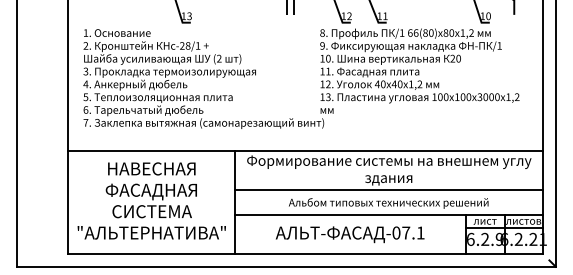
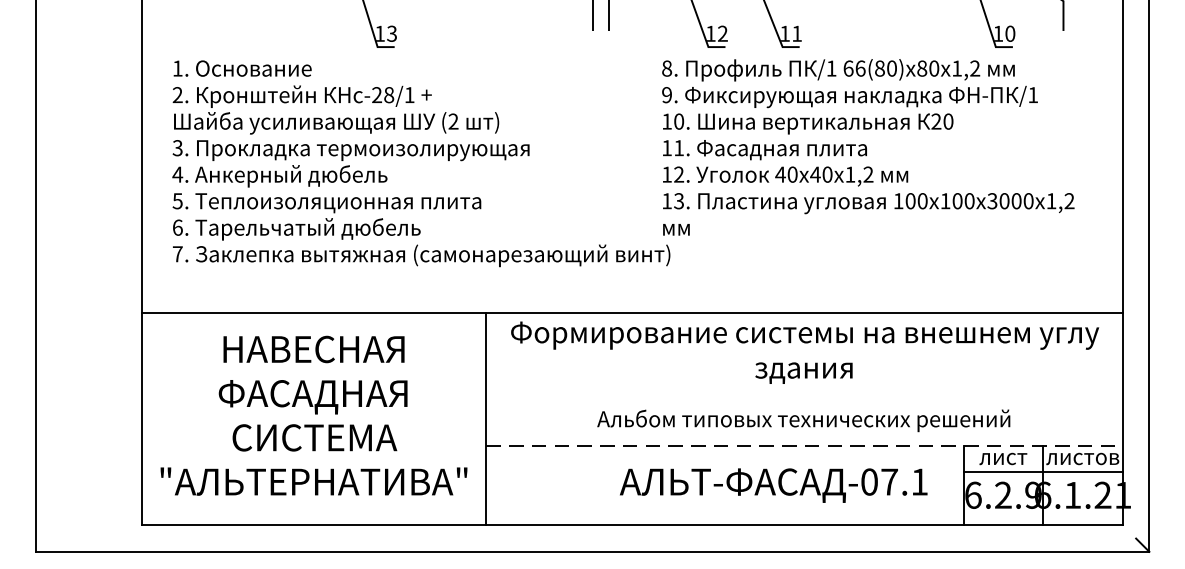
line: (388, 189) -> (803, 392), removed
line: (389, 215) -> (805, 445), solid -> dashed
text: (349, 234) -> (772, 485), moved
text: (518, 238) -> (1072, 493), 6.2.21 -> 6.1.21

